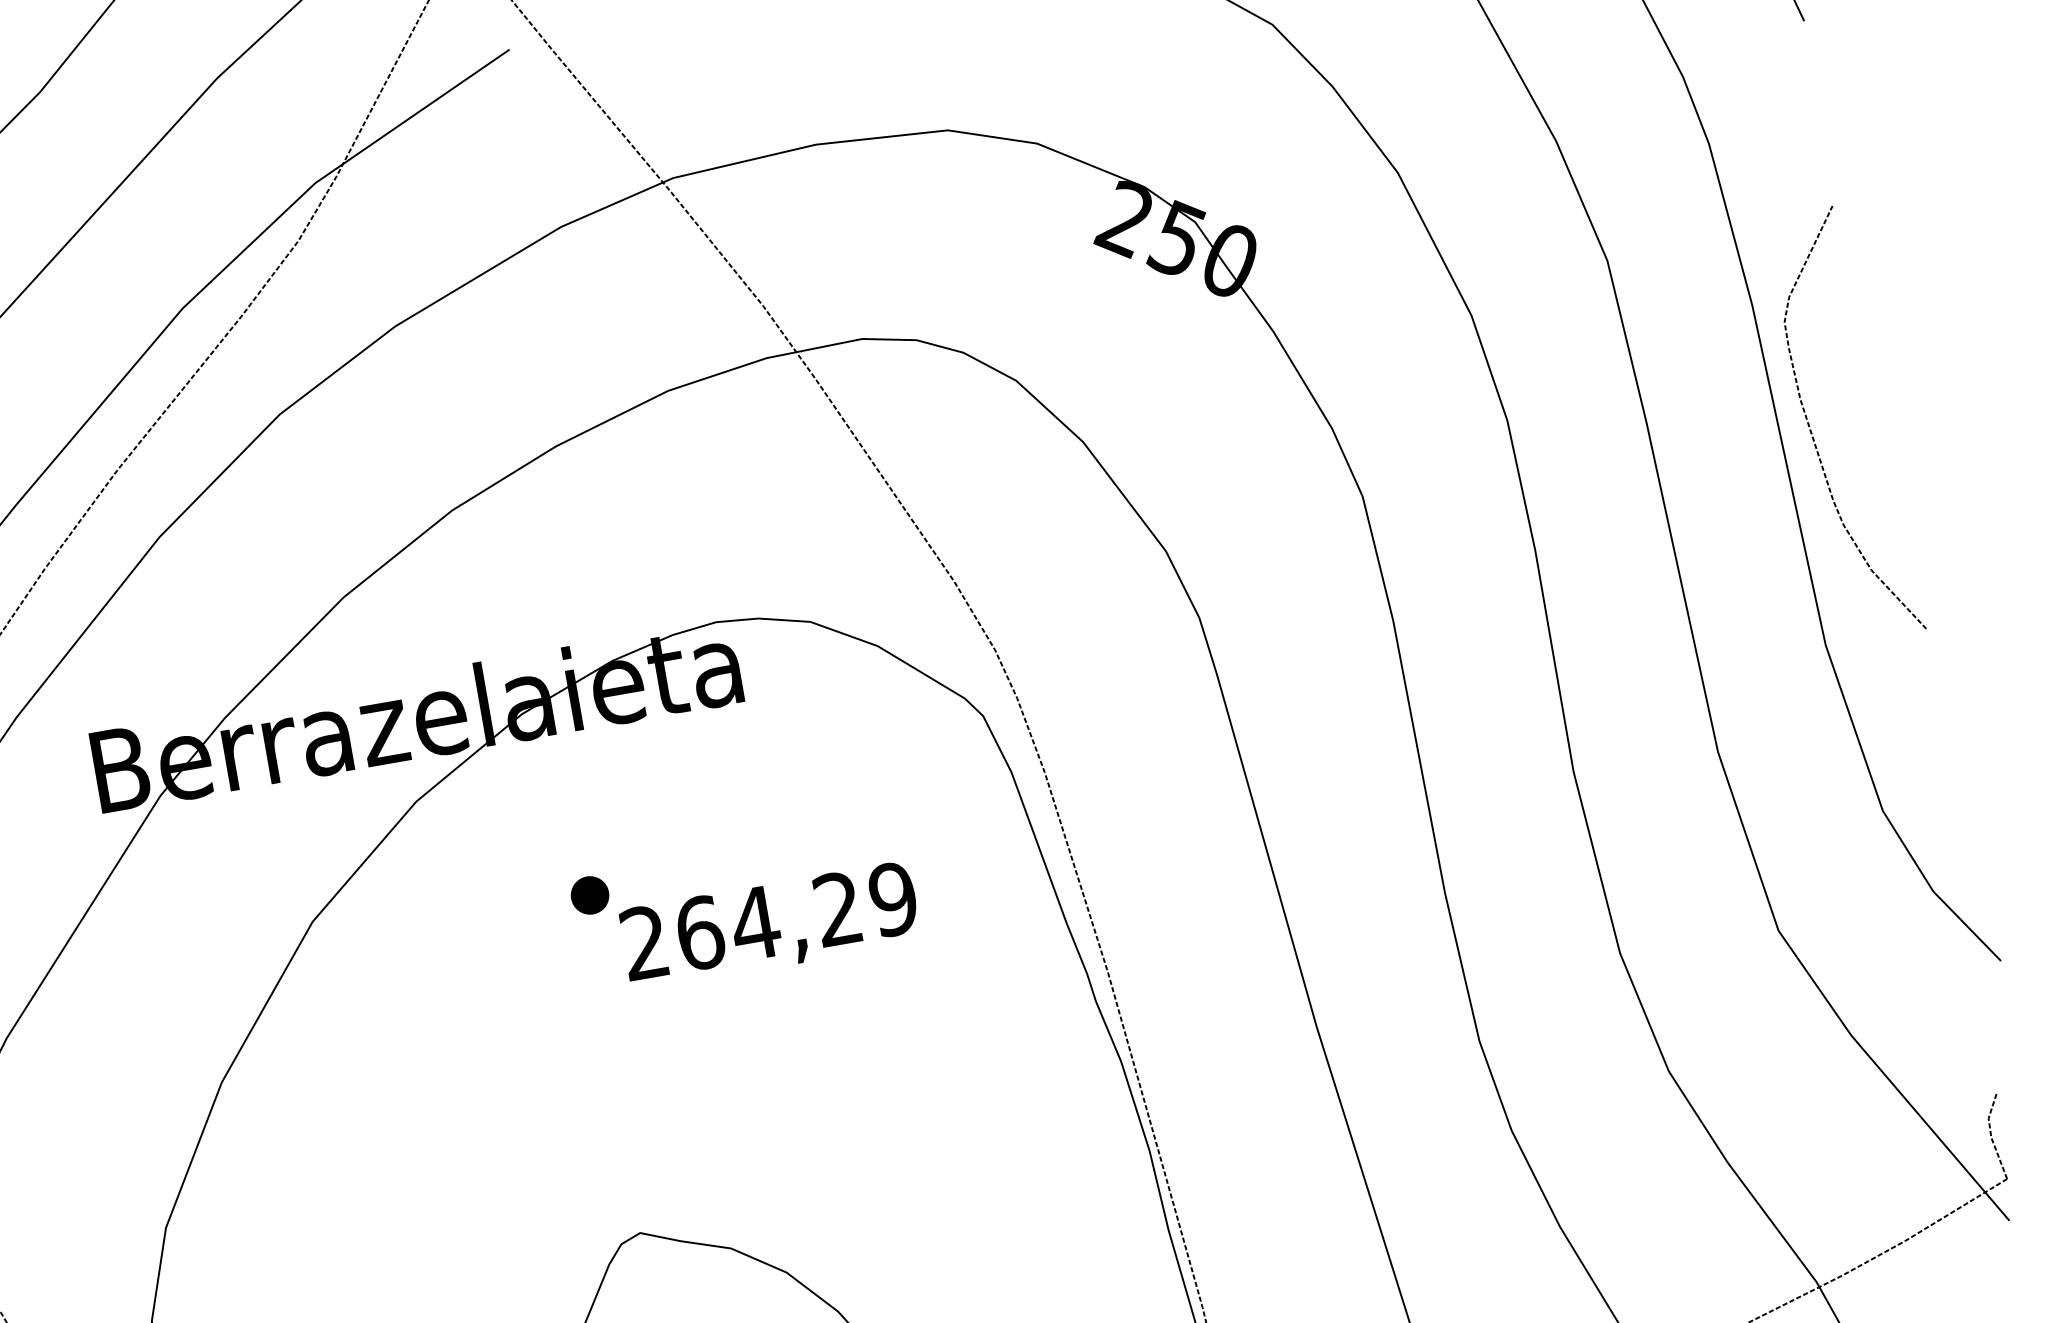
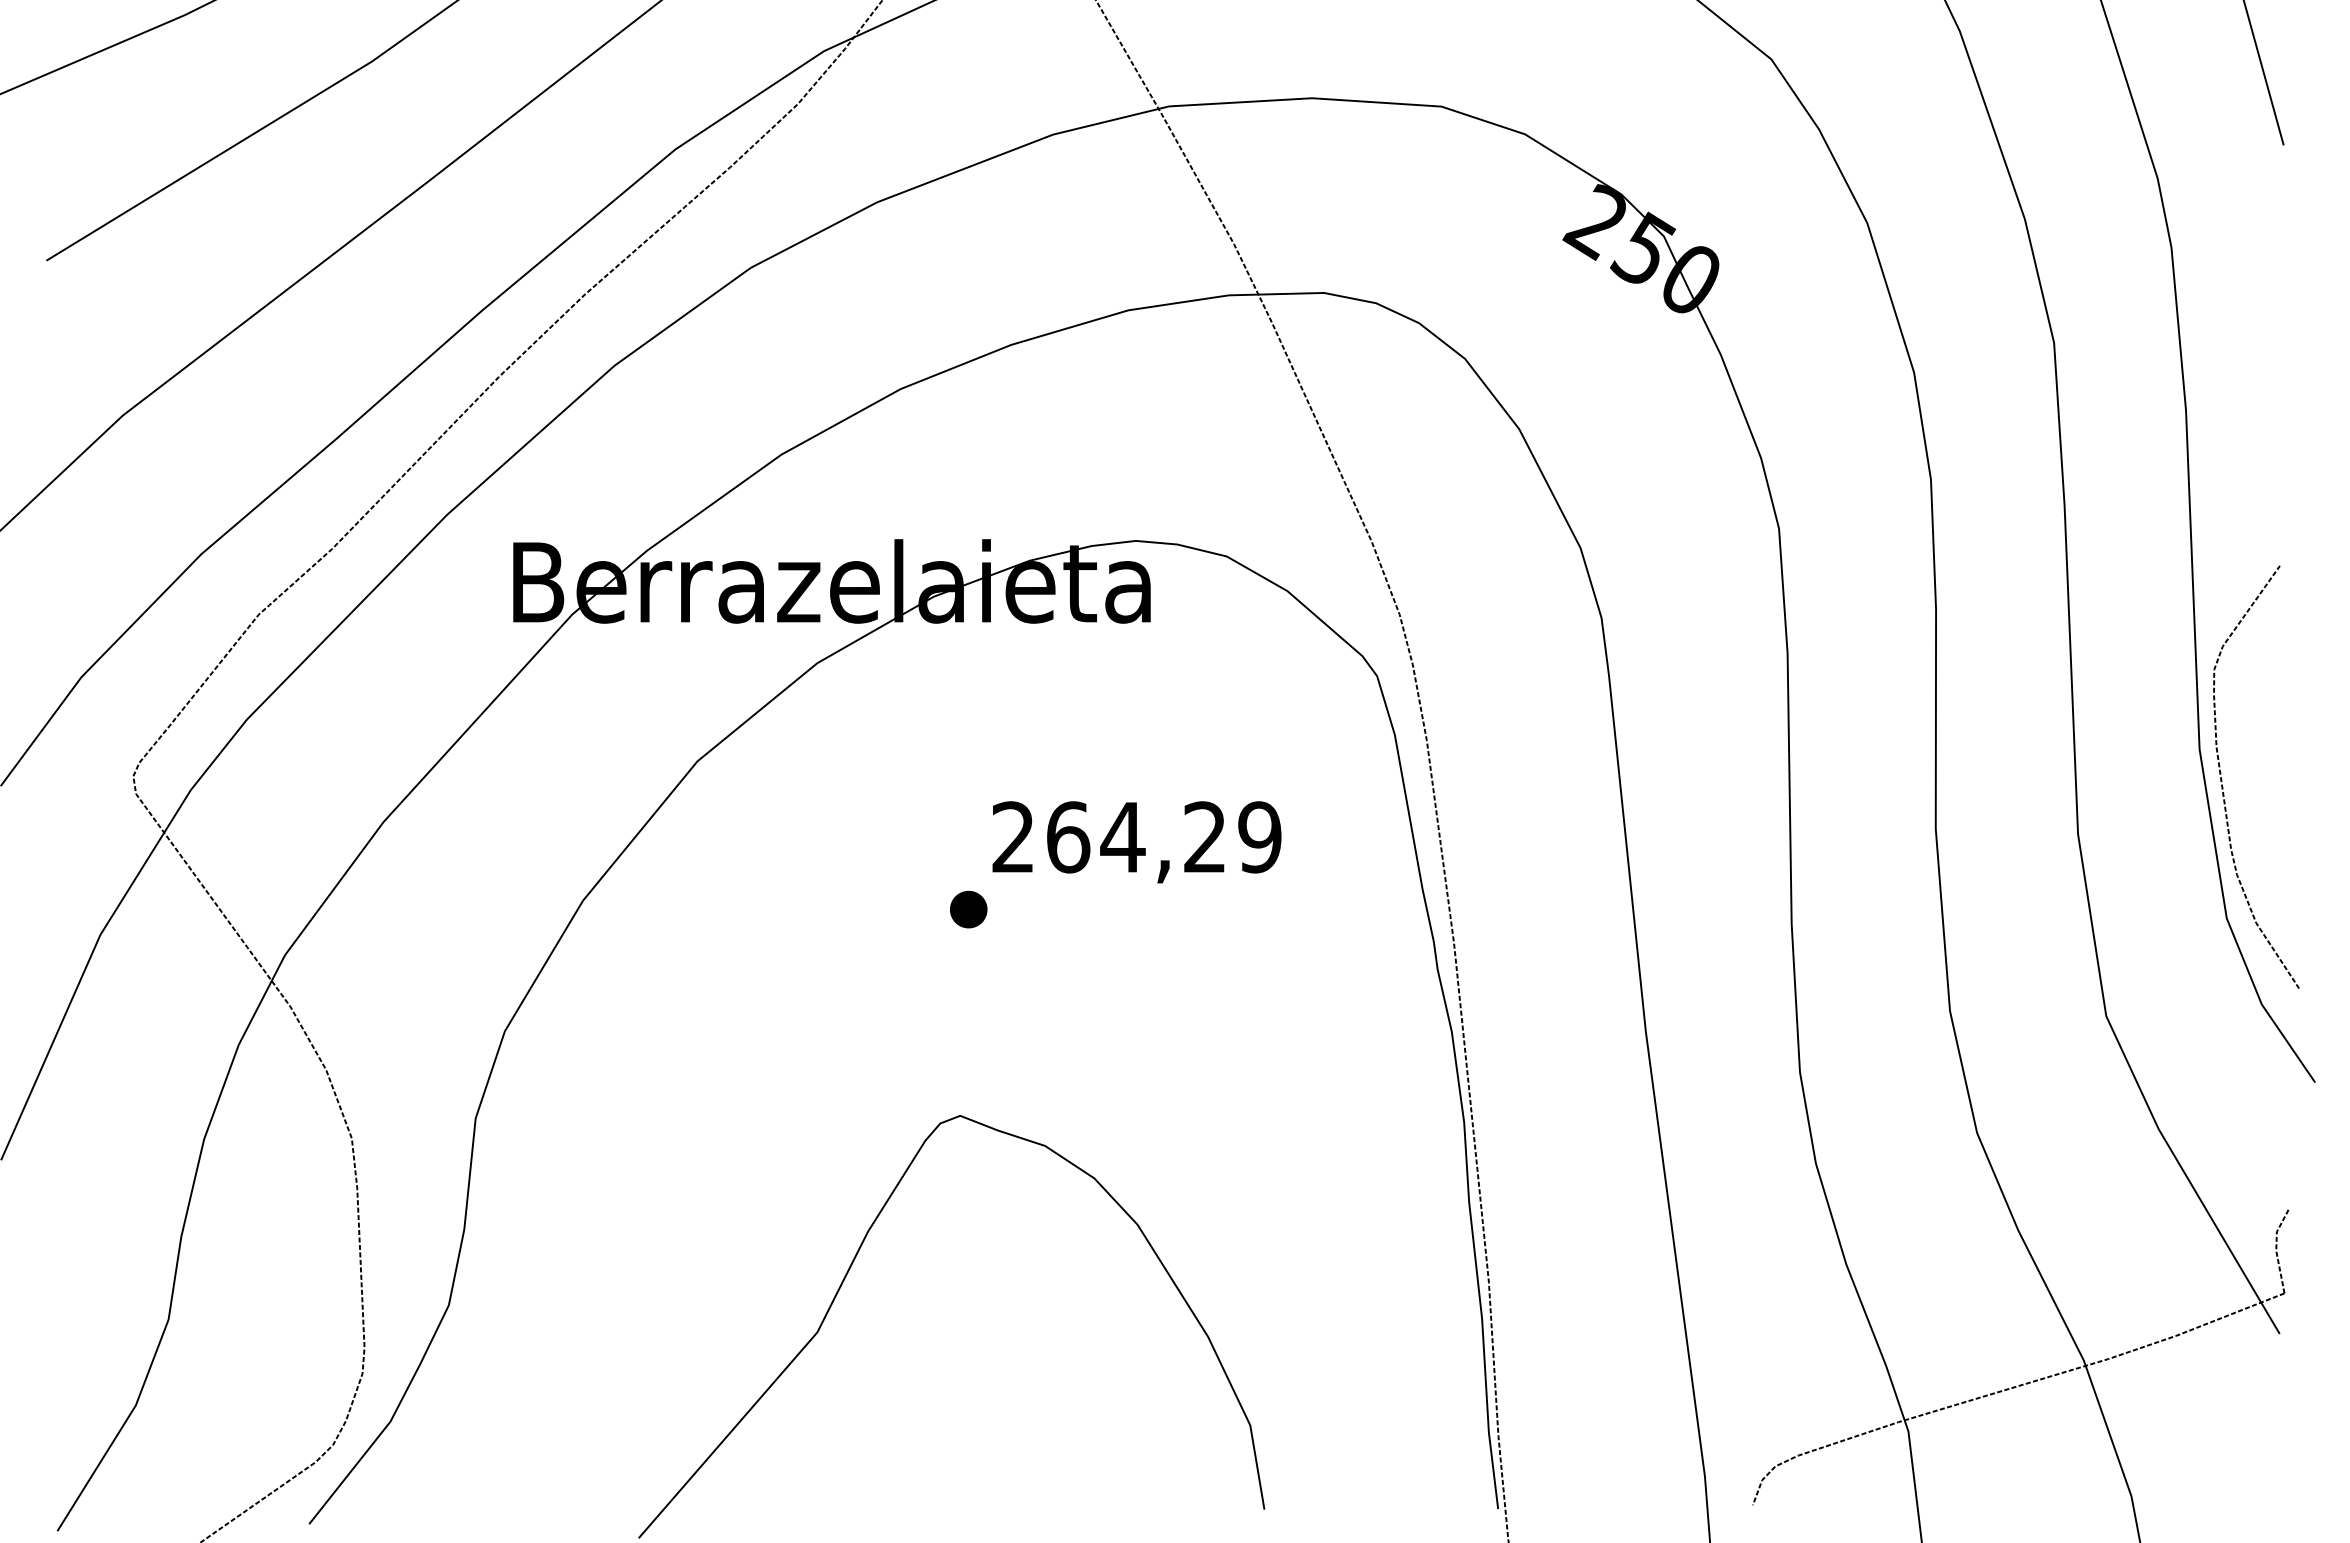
curve: (1812, 431) -> (2222, 779), moved
part: (589, 895) -> (968, 909), moved

